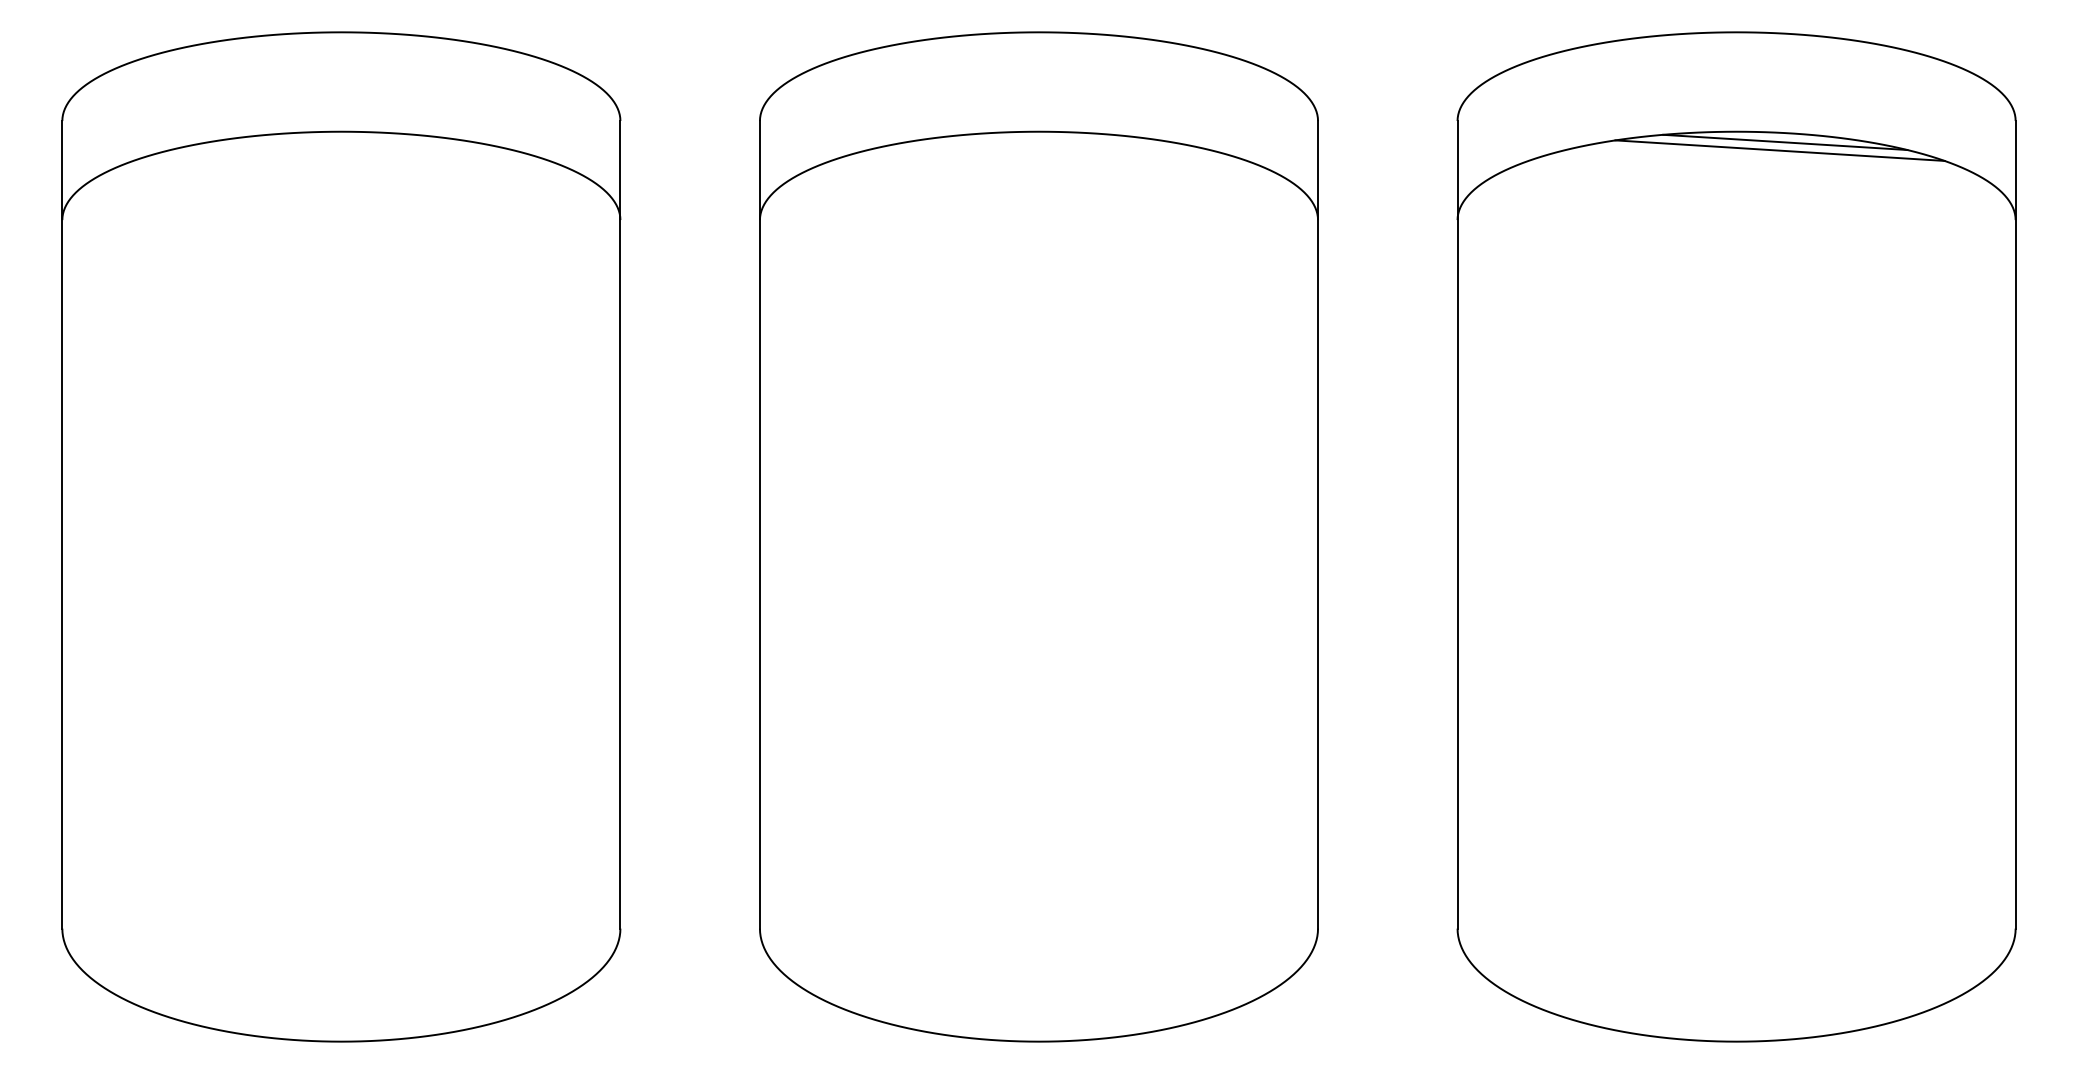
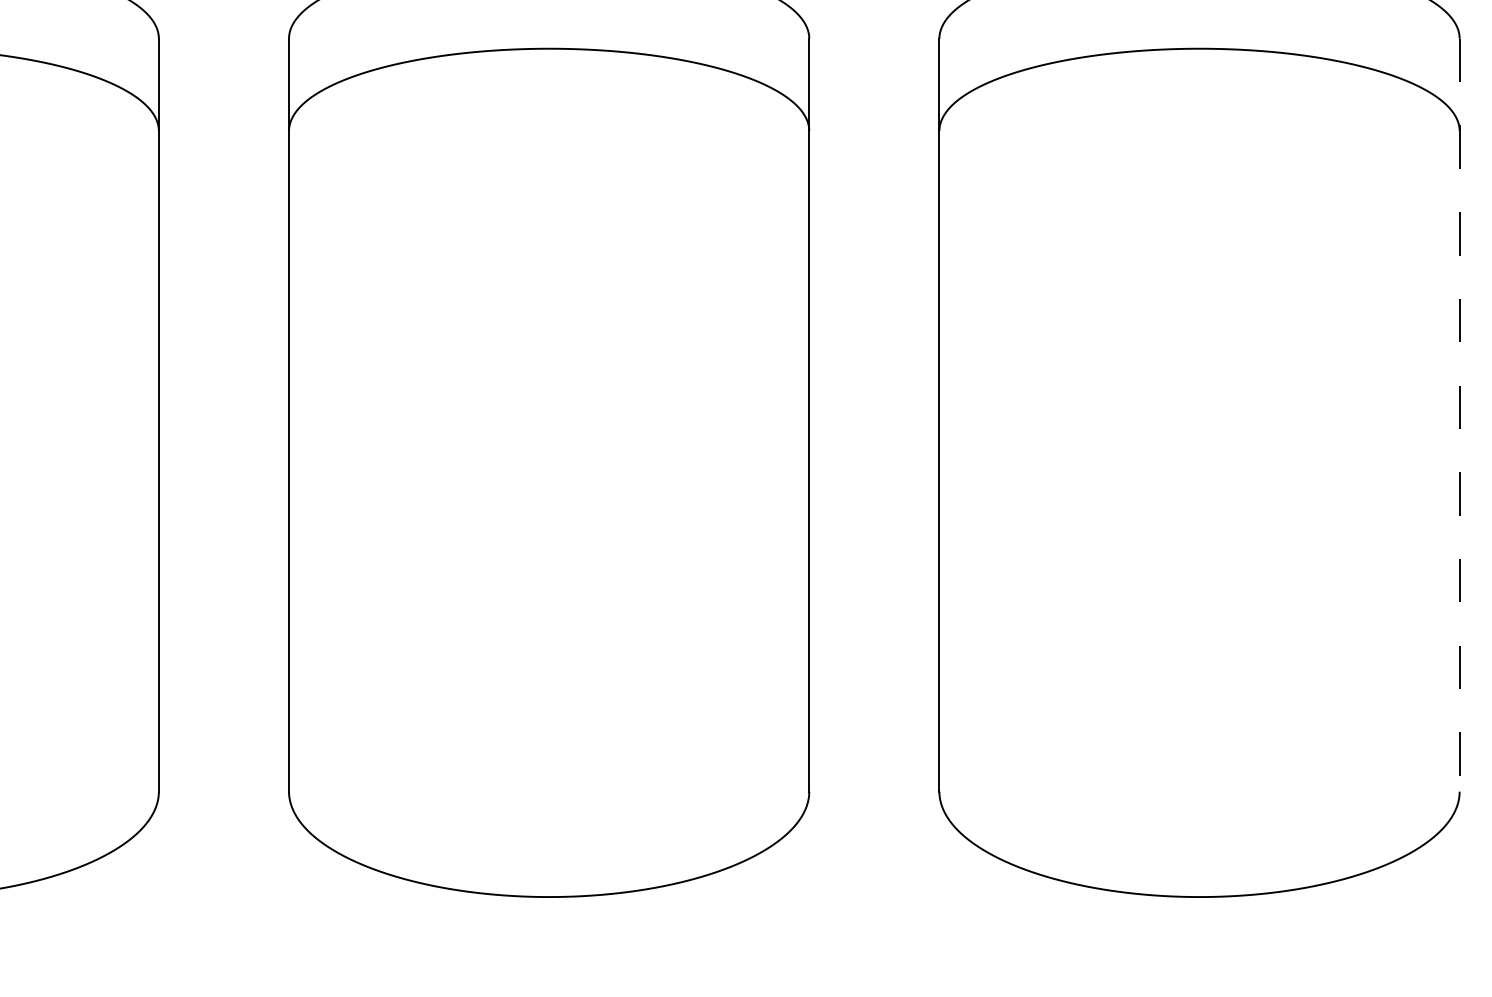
line: (1785, 142) -> (1245, 58), removed
line: (1779, 150) -> (1239, 66), removed
line: (2015, 524) -> (1459, 414), solid -> dashed

